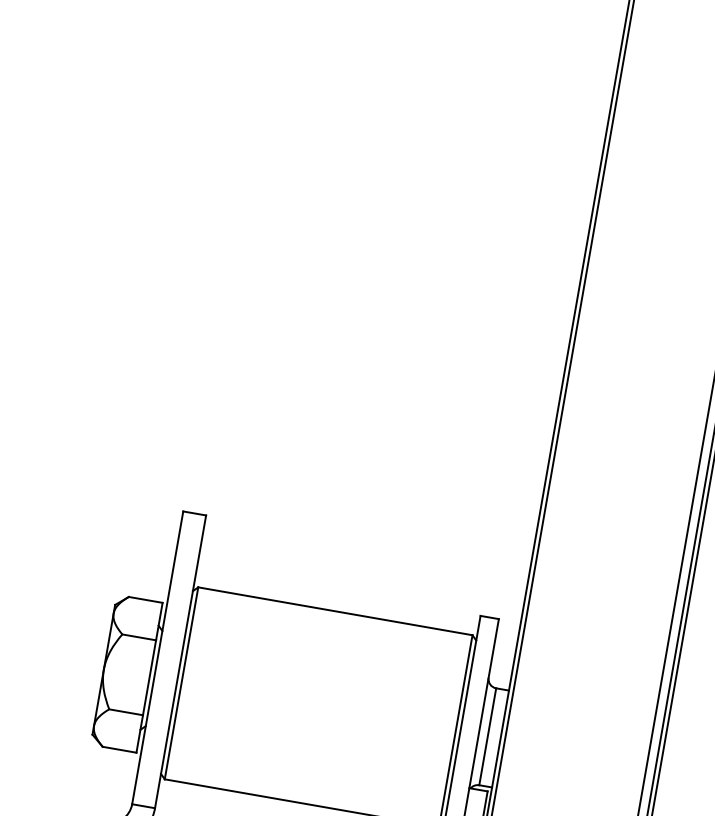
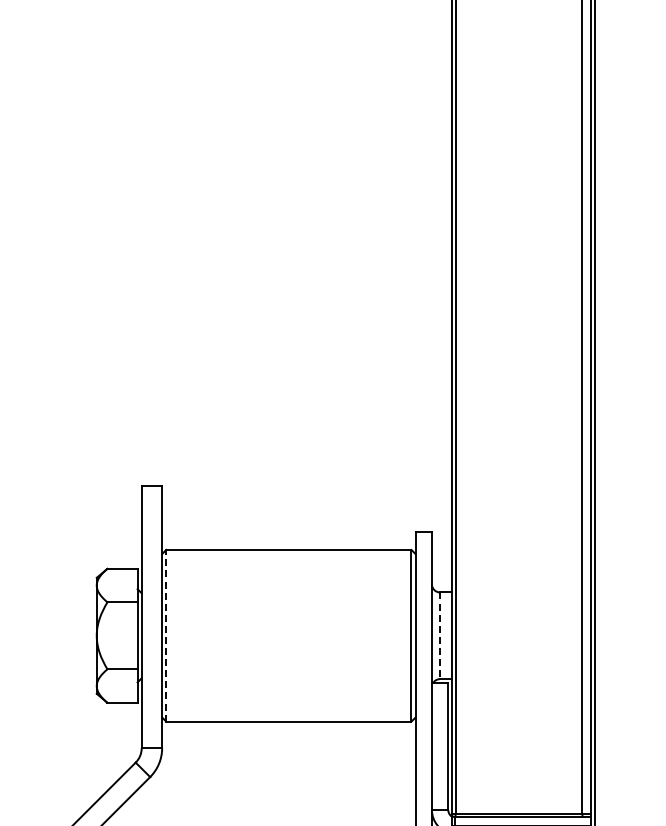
line: (181, 683) -> (166, 635), solid -> dashed
line: (488, 737) -> (440, 636), solid -> dashed

